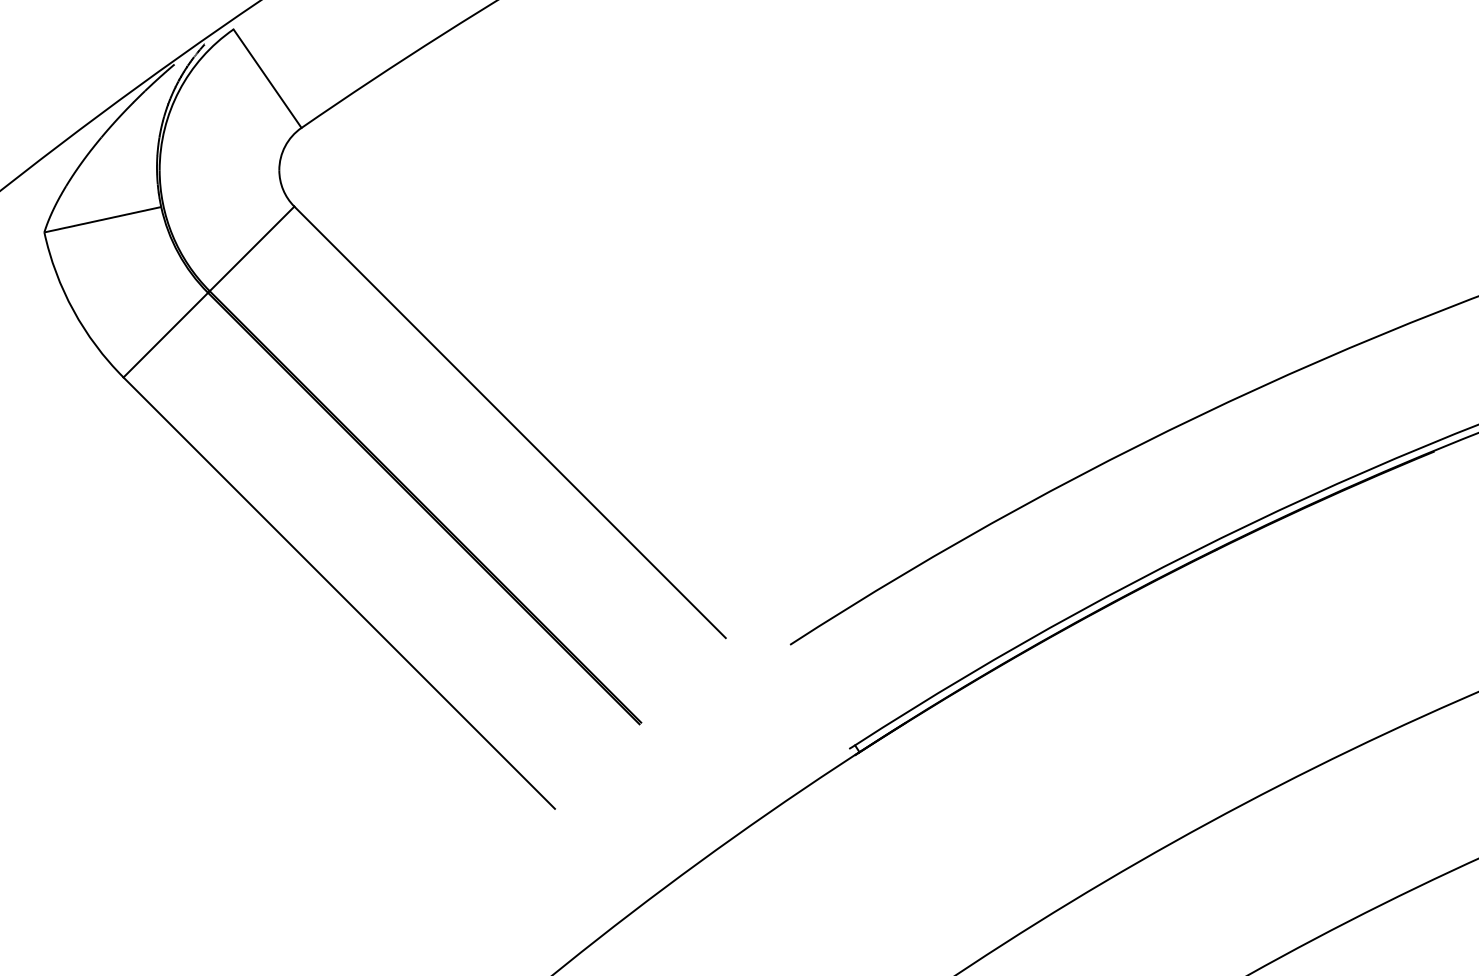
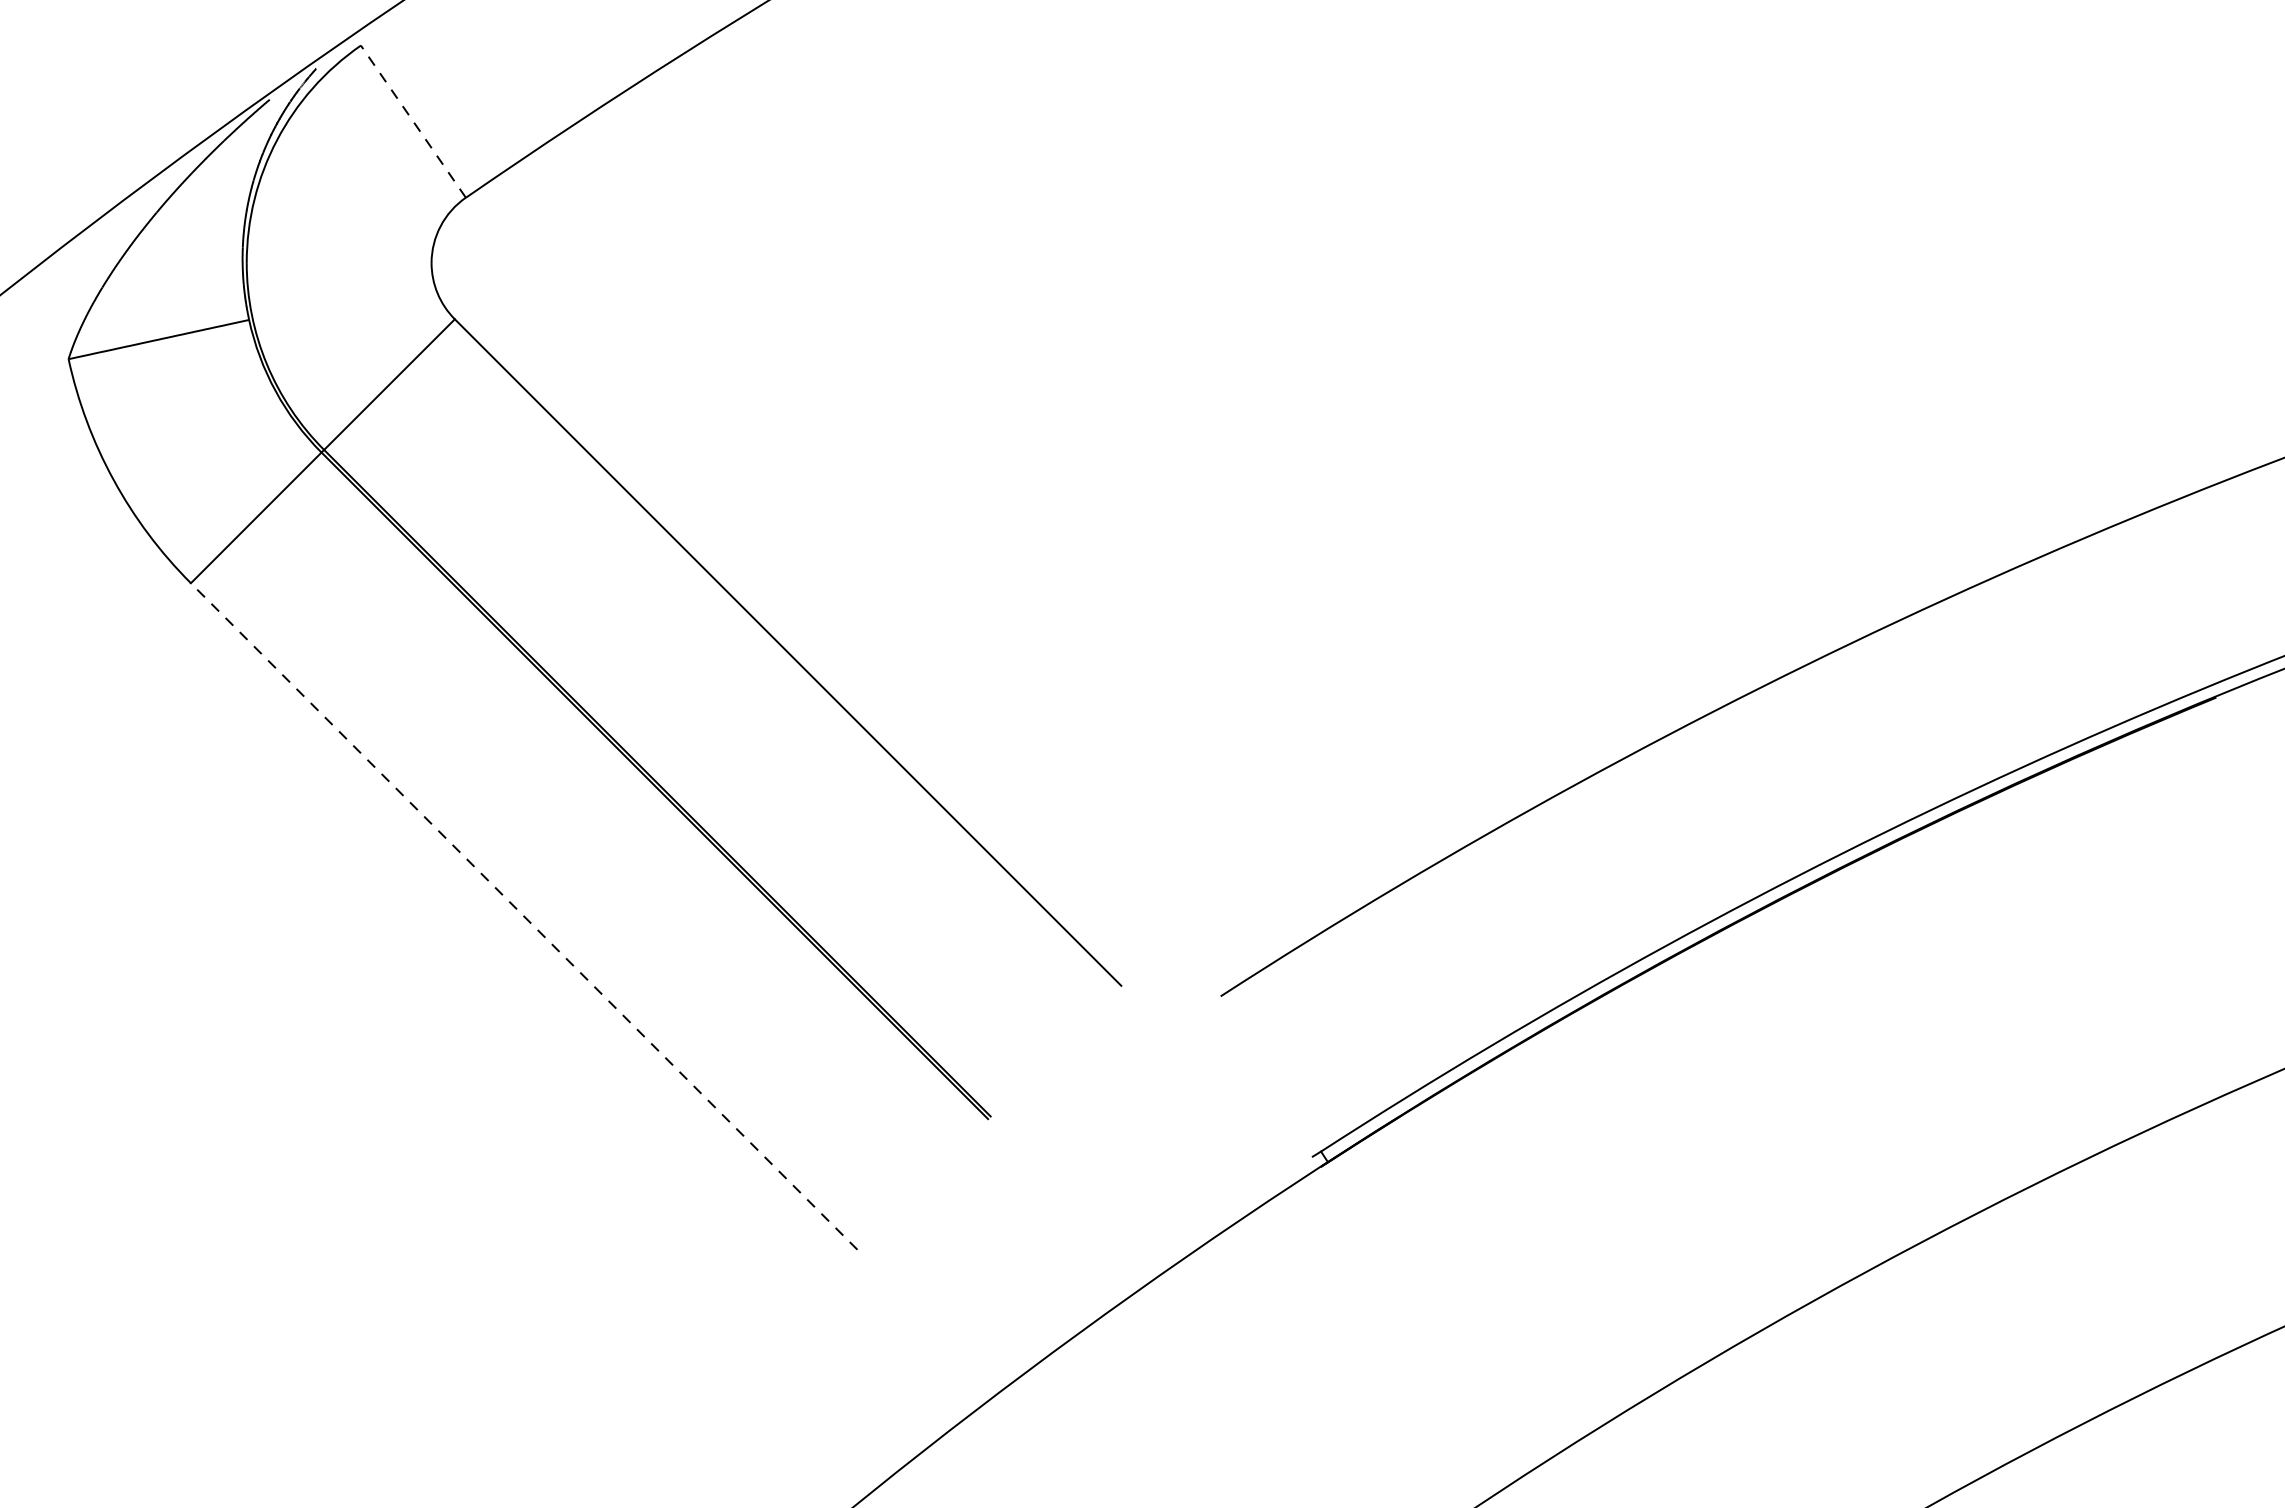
line: (267, 78) -> (413, 121), solid -> dashed
line: (338, 592) -> (522, 915), solid -> dashed

